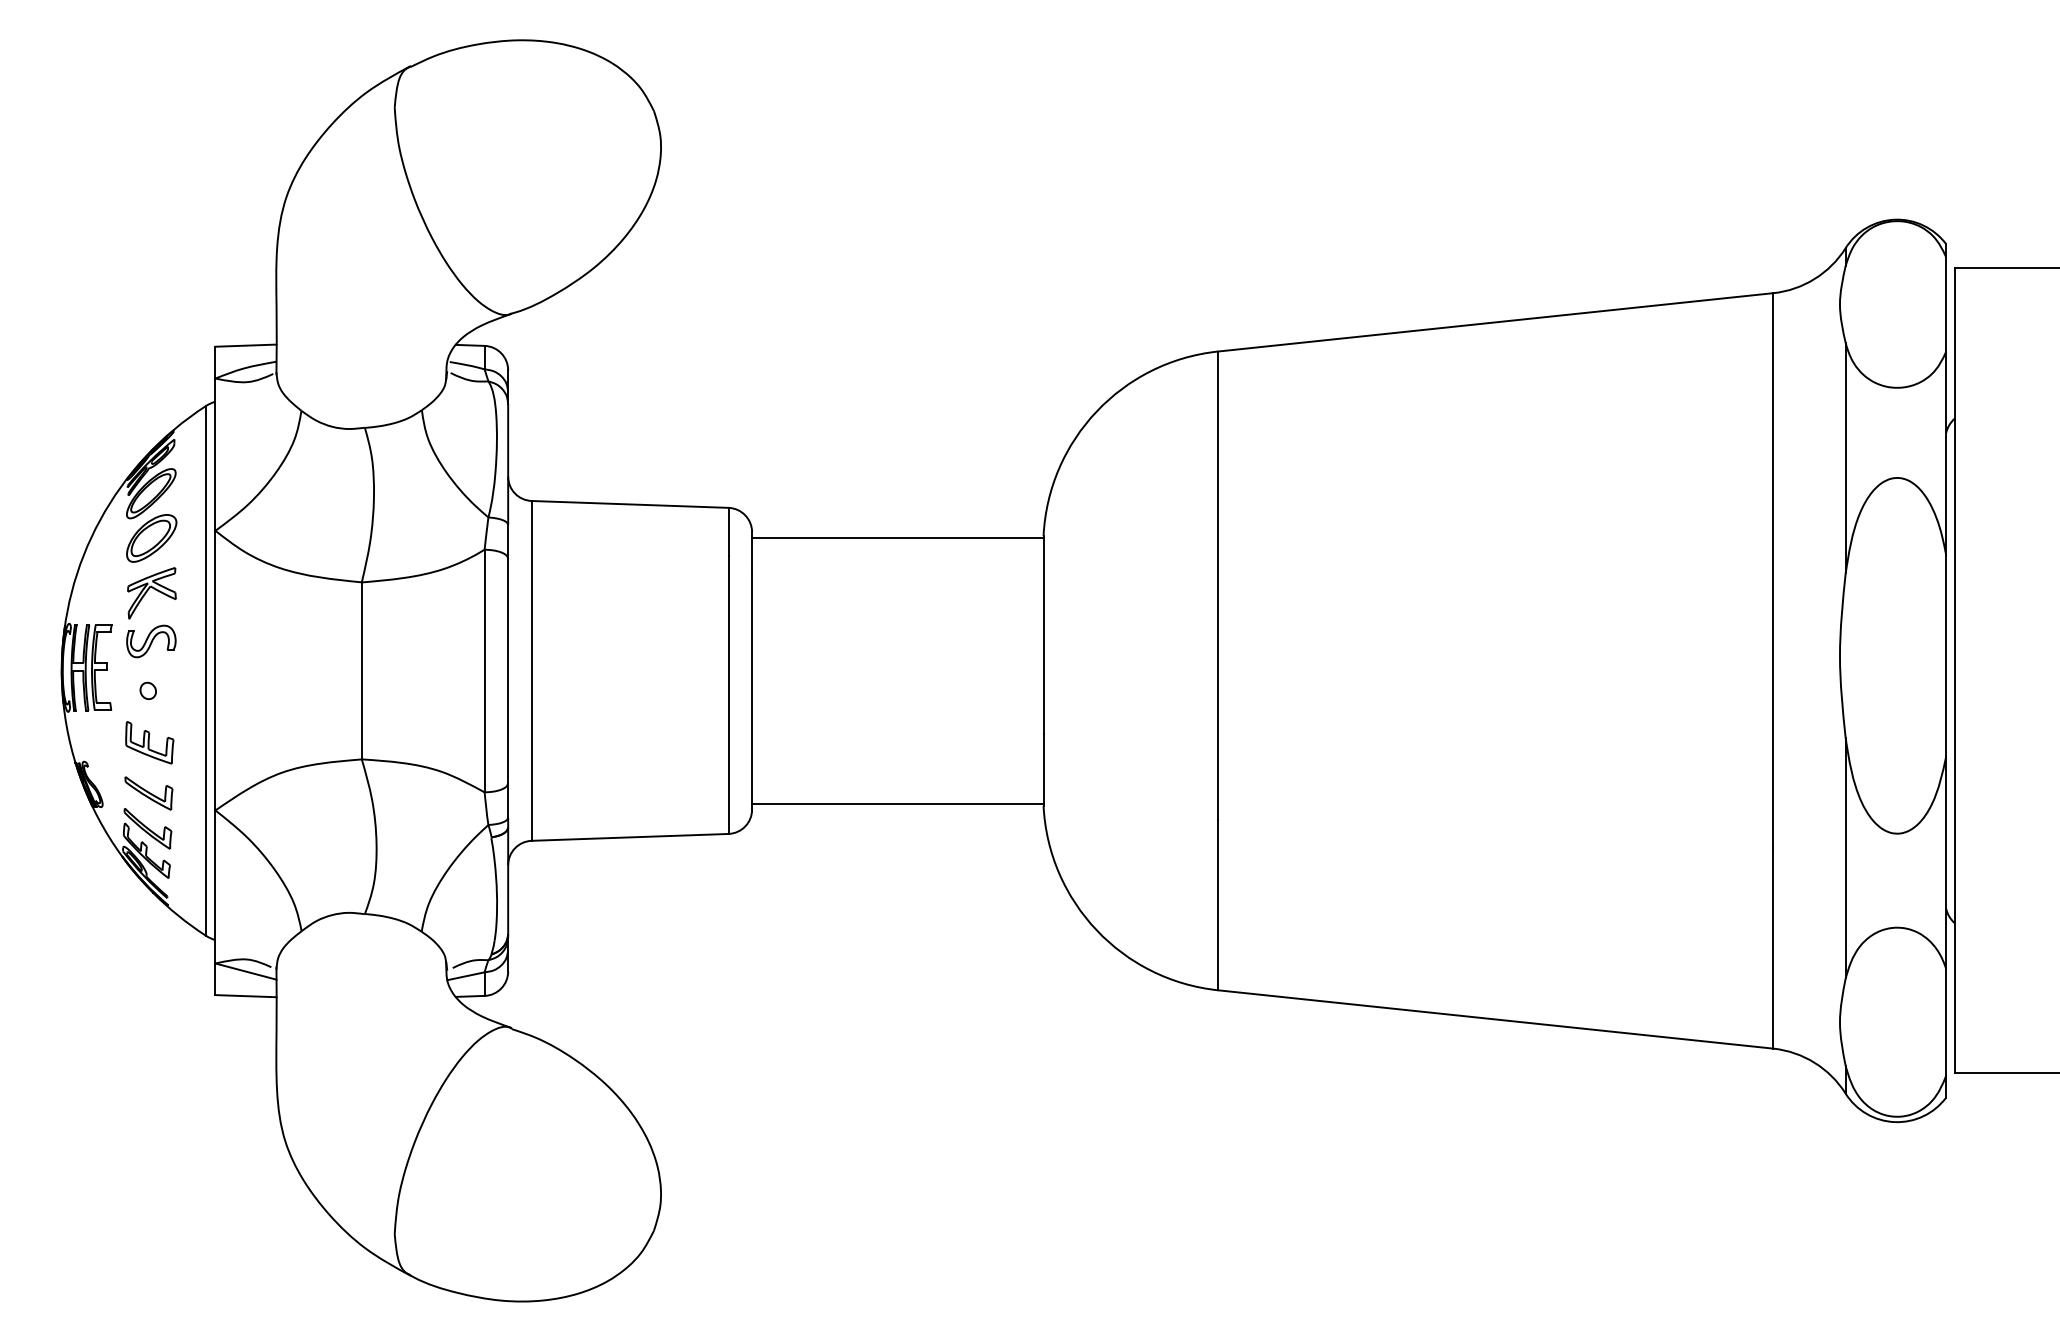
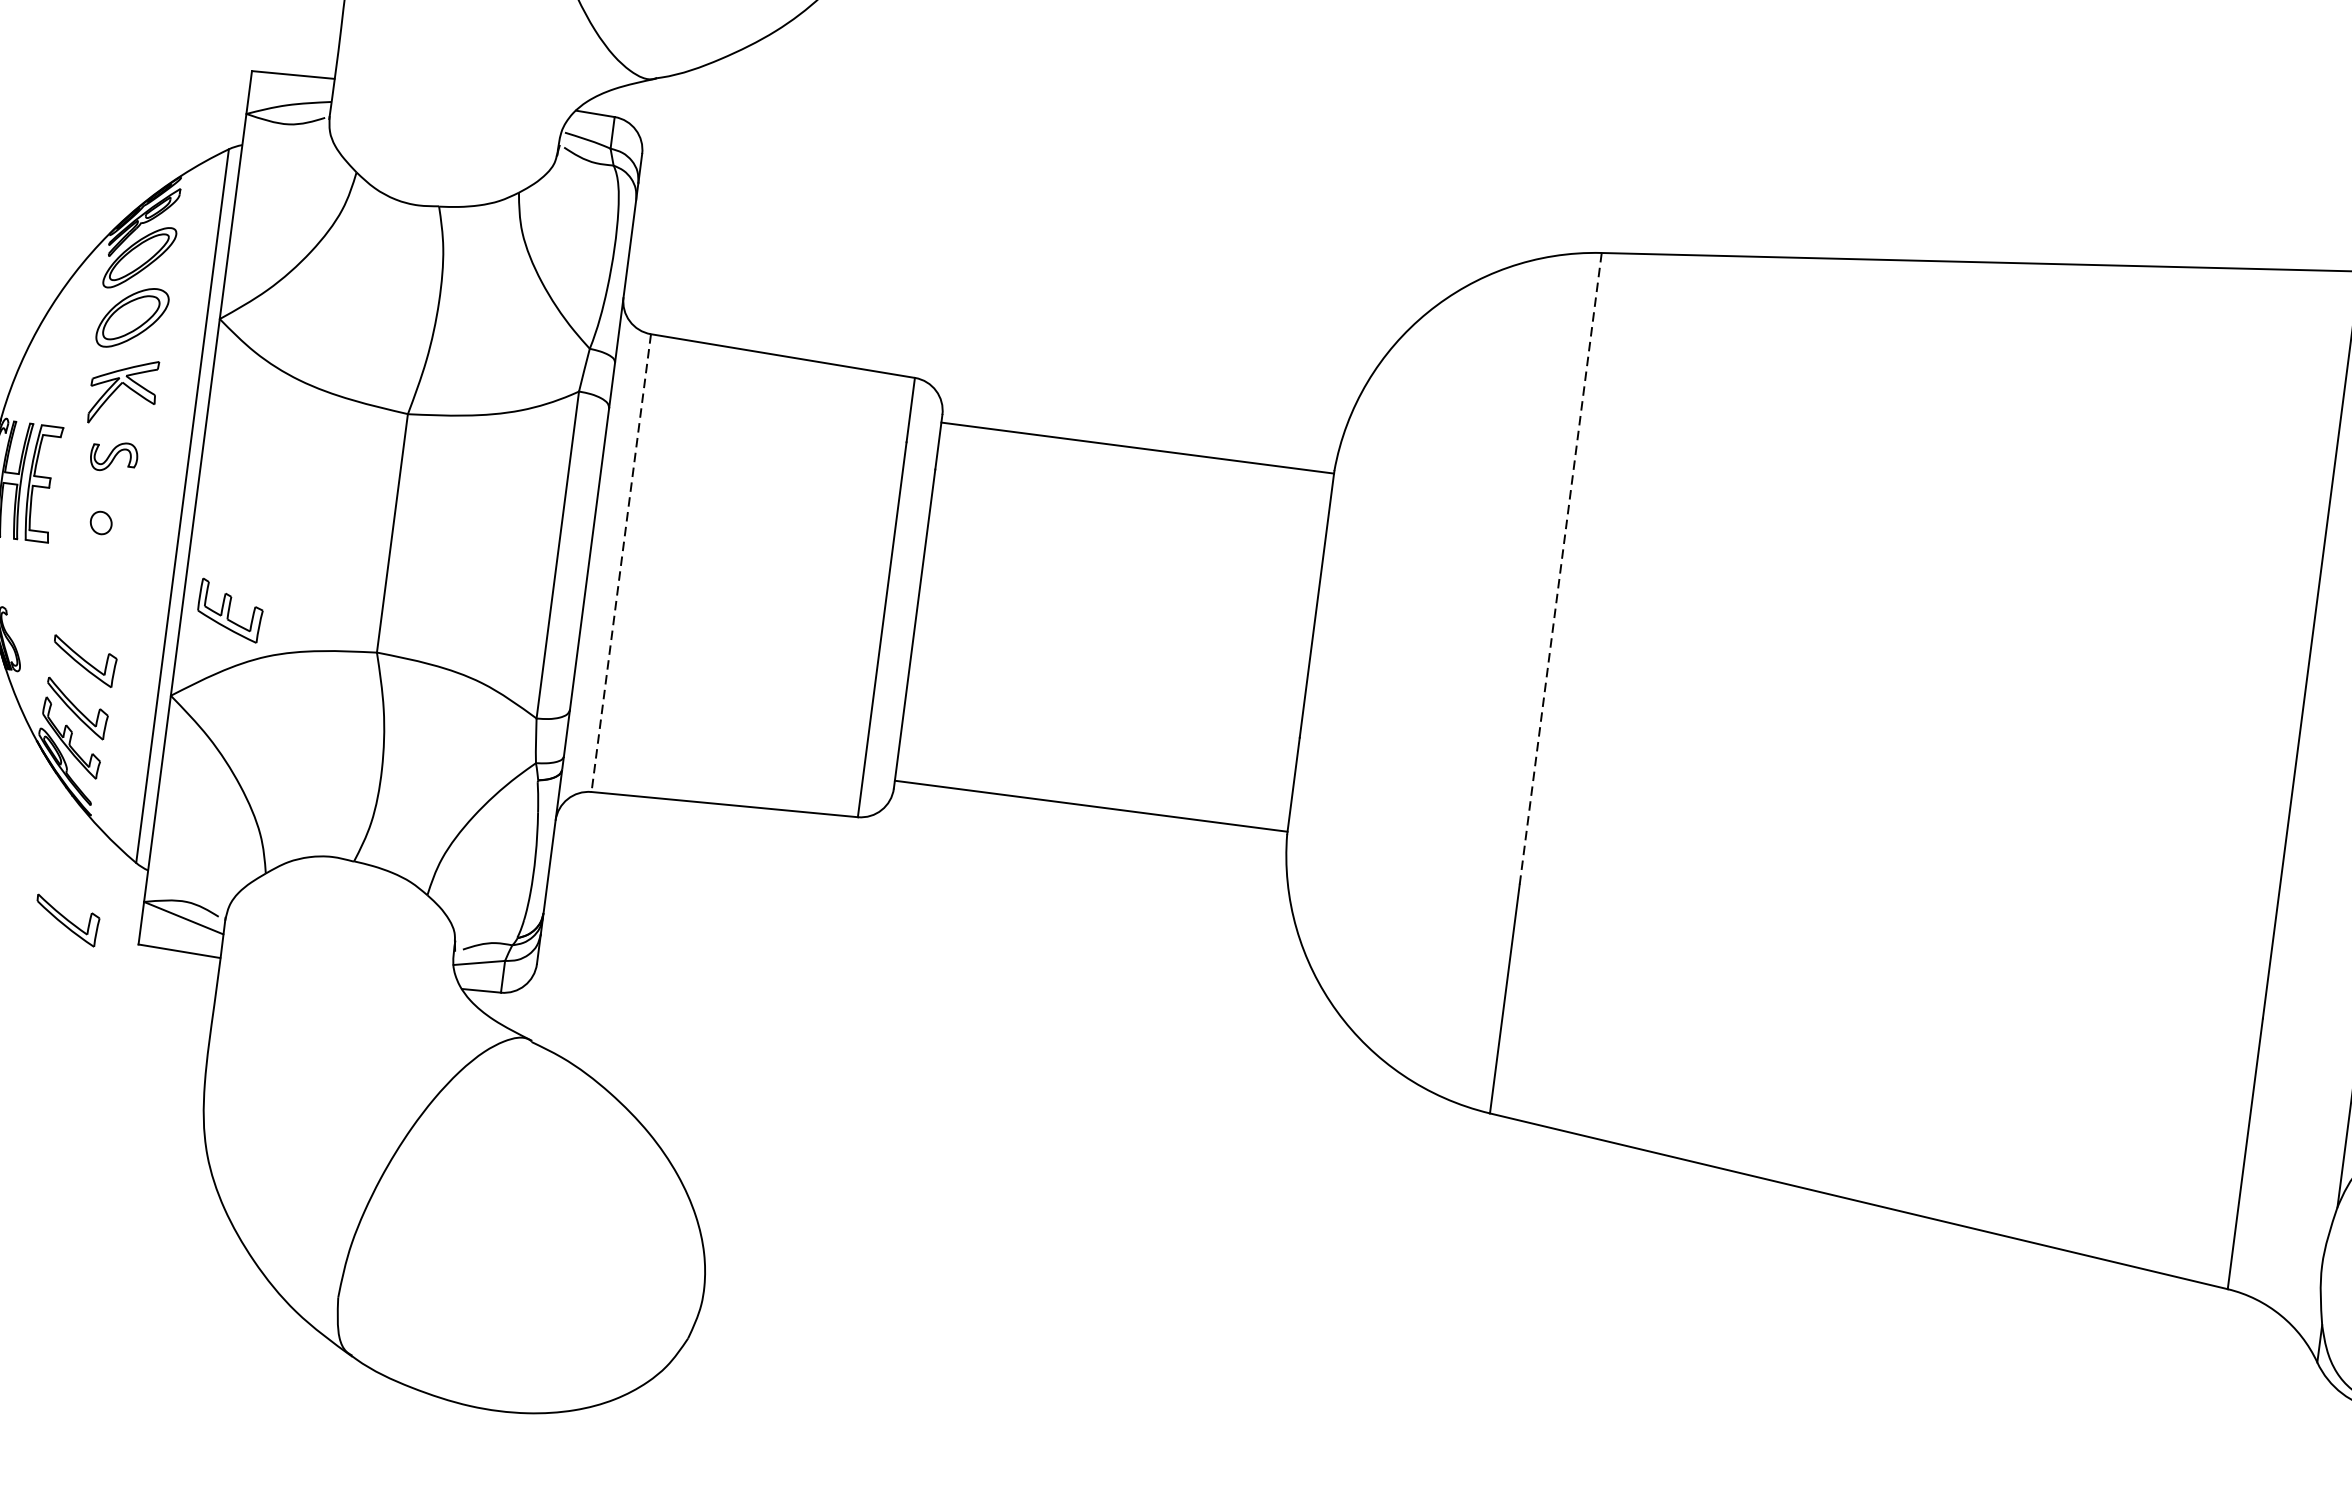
line: (1218, 586) -> (1561, 569), solid -> dashed
part: (151, 641) -> (114, 456), size x0.7
line: (531, 670) -> (621, 562), solid -> dashed
part: (149, 742) -> (229, 610), moved
part: (160, 984) -> (66, 920), added

